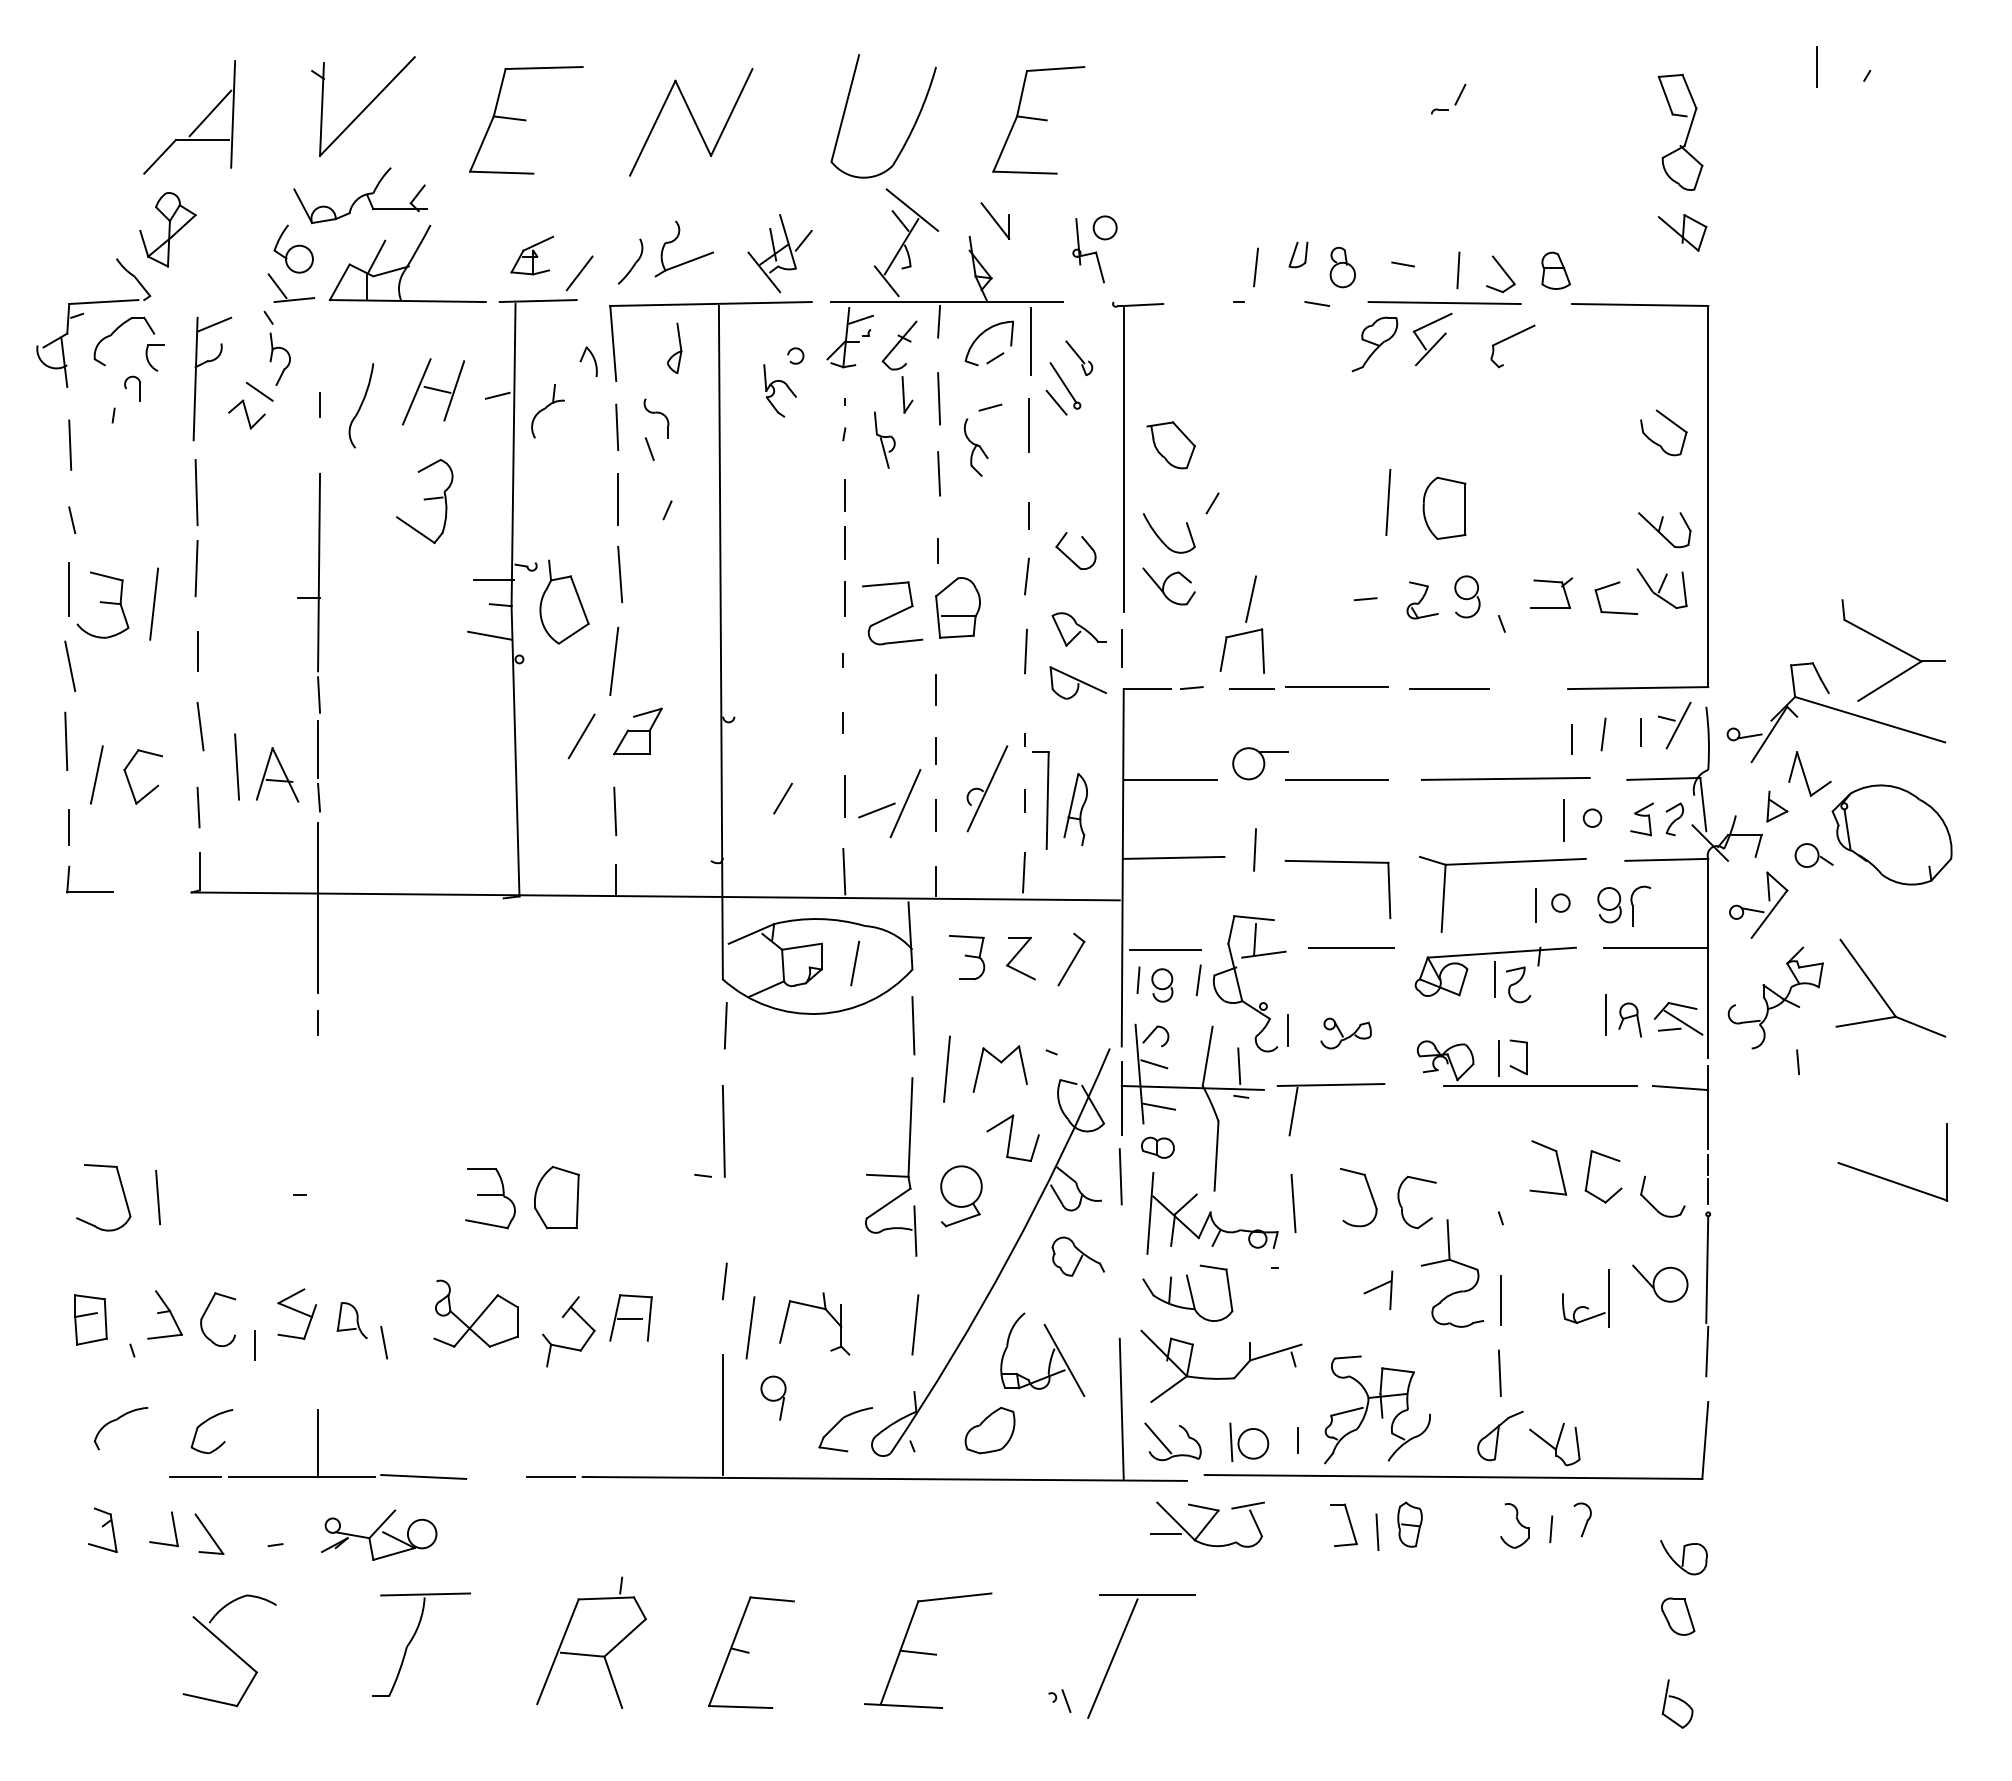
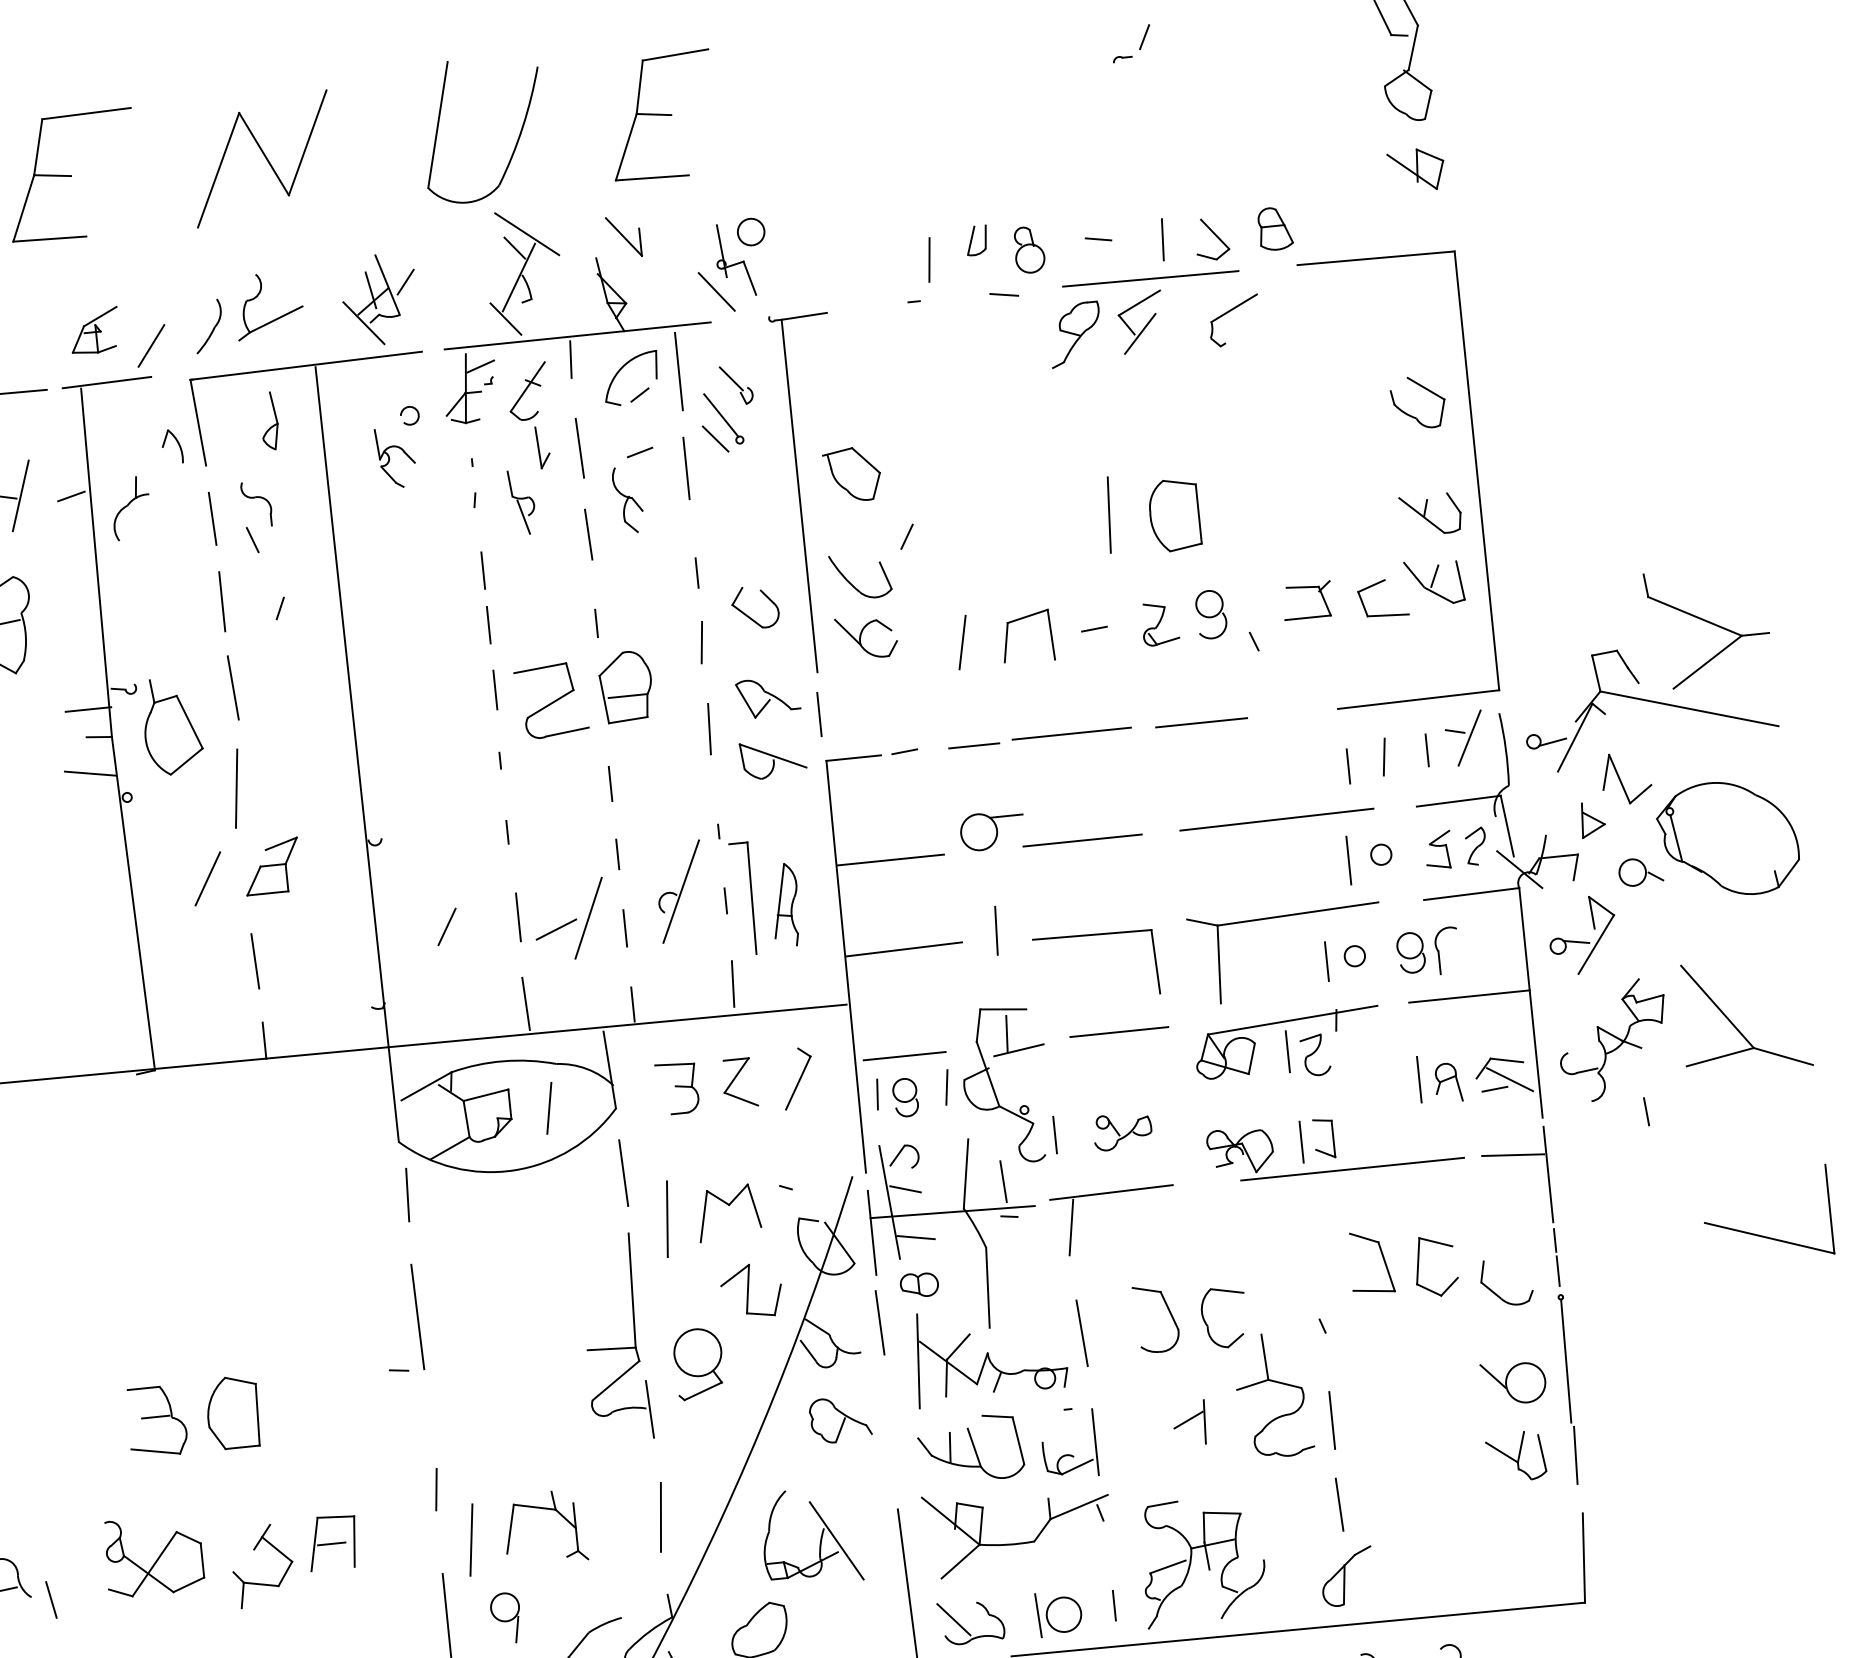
line: (1070, 276) -> (716, 292), added
part: (1236, 636) -> (1019, 620), moved
part: (1585, 1306) -> (1069, 1454), moved
part: (1554, 1444) -> (1515, 1456), moved

